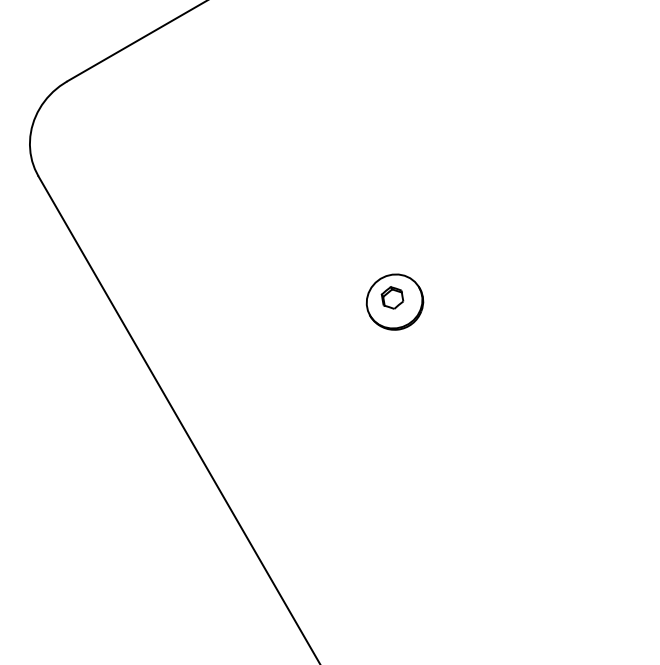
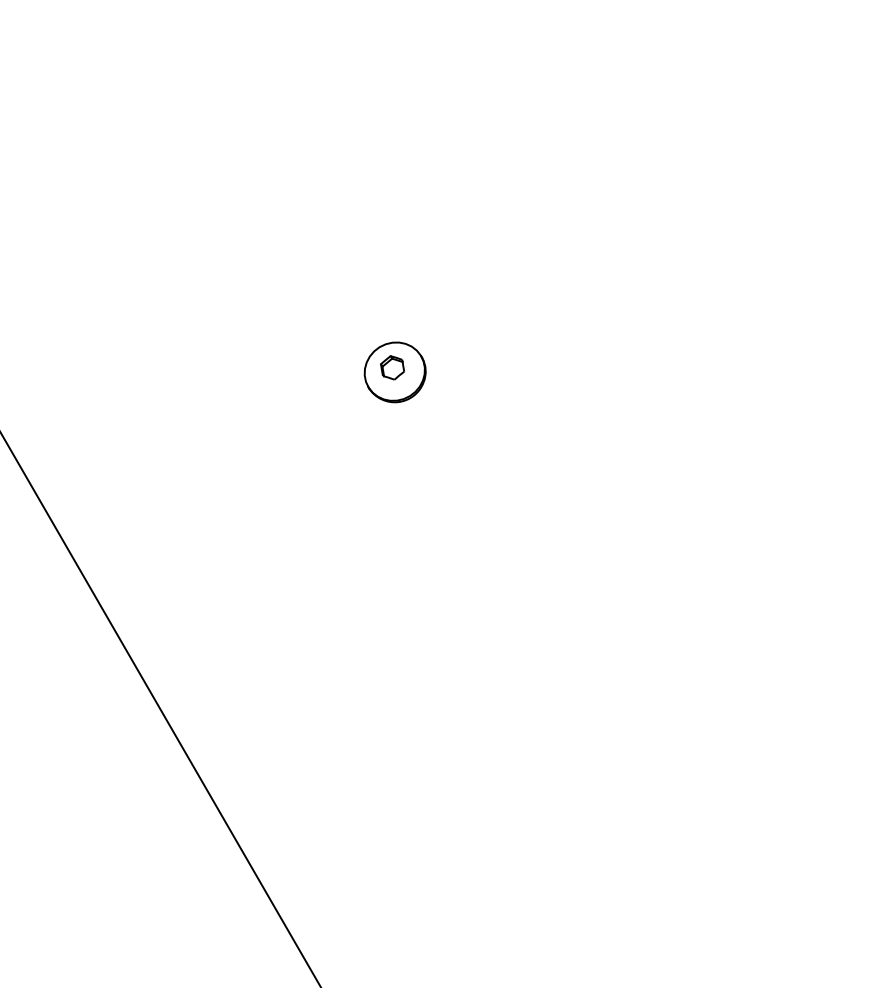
part: (394, 301) -> (394, 371), size x0.71

